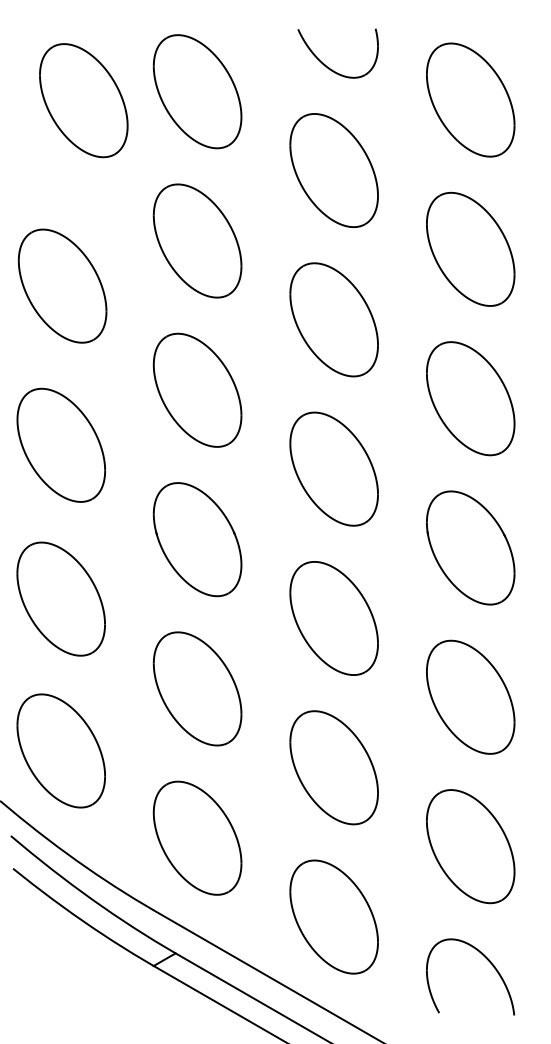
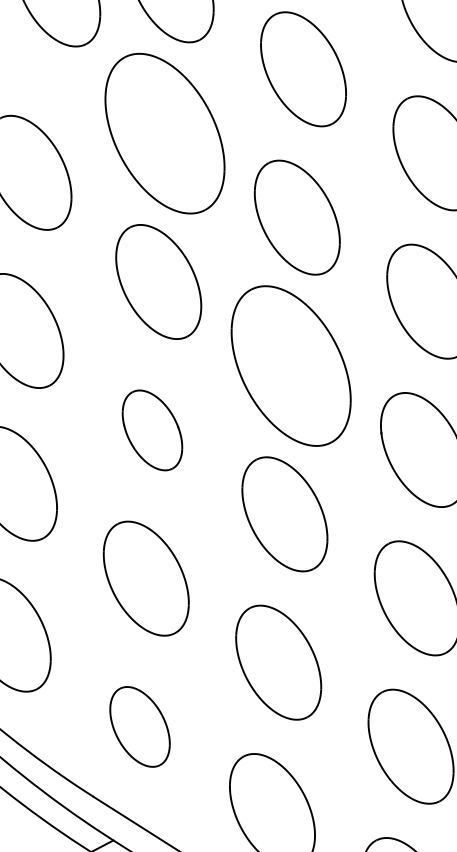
part: (197, 240) -> (164, 133), size x1.4
part: (333, 468) -> (290, 365), size x1.4
part: (197, 539) -> (152, 430), size x0.7
part: (197, 837) -> (139, 726), size x0.7

